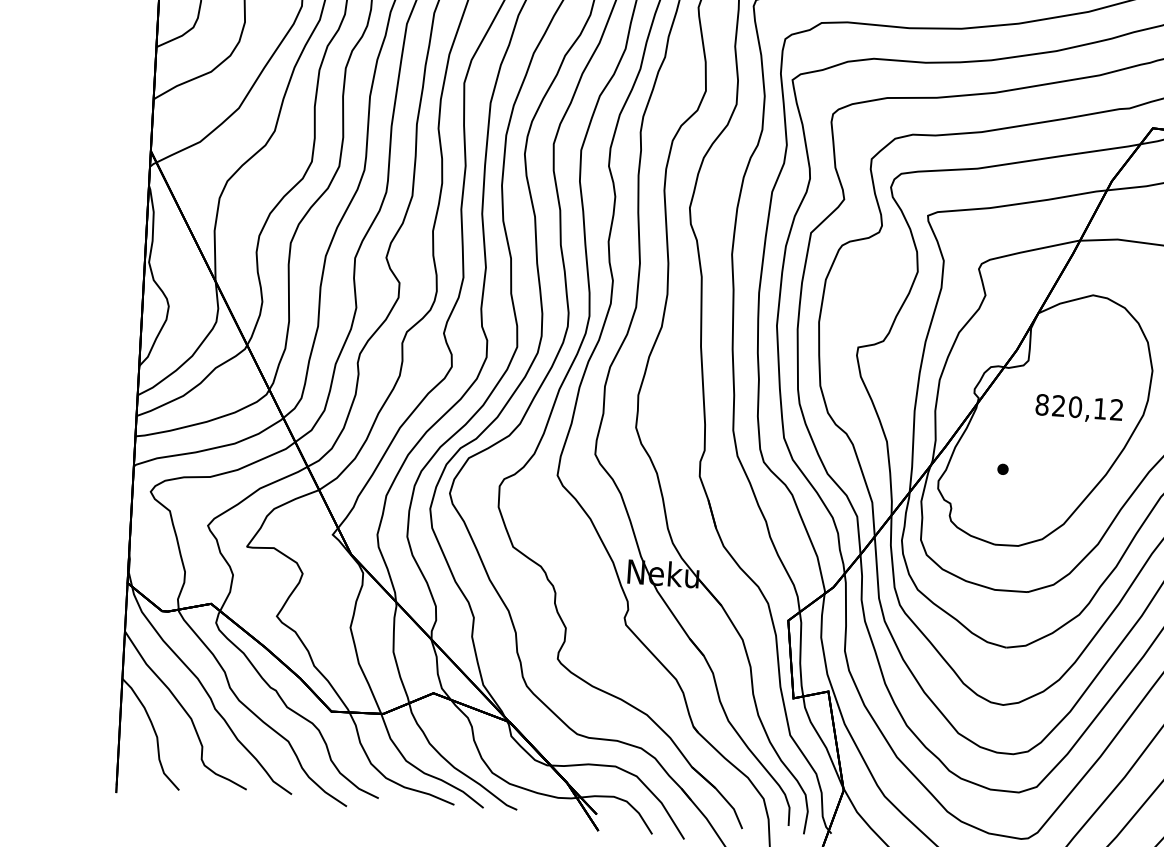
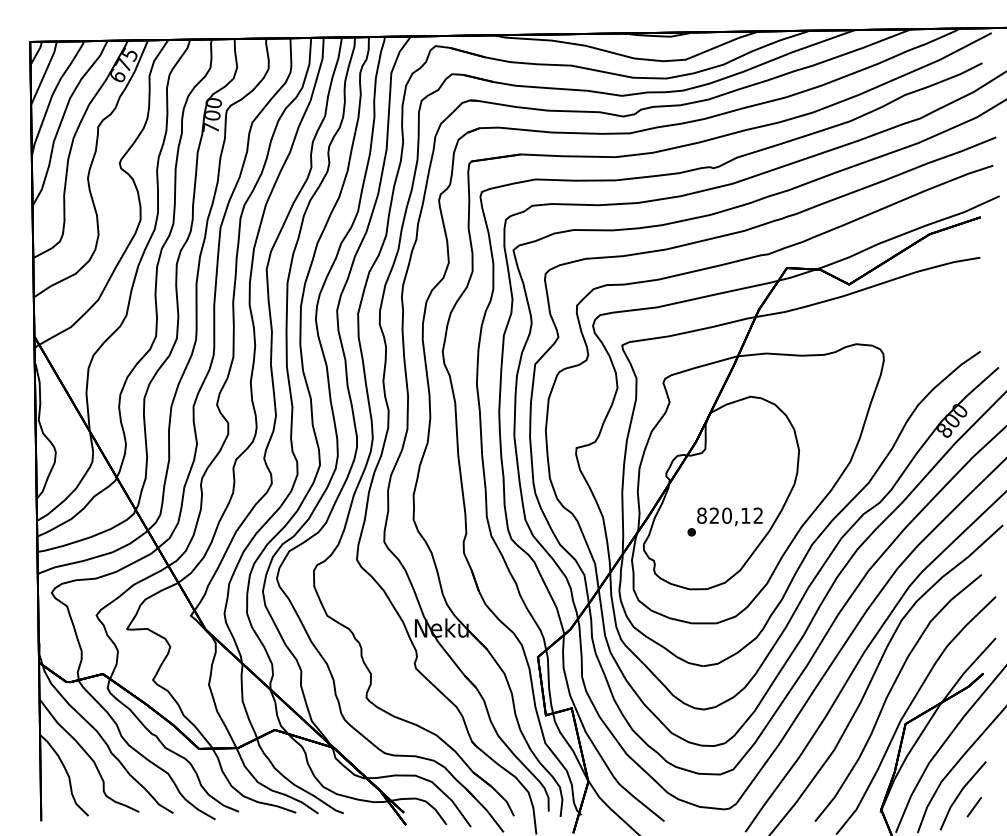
text: (1078, 408) -> (729, 516), moved

